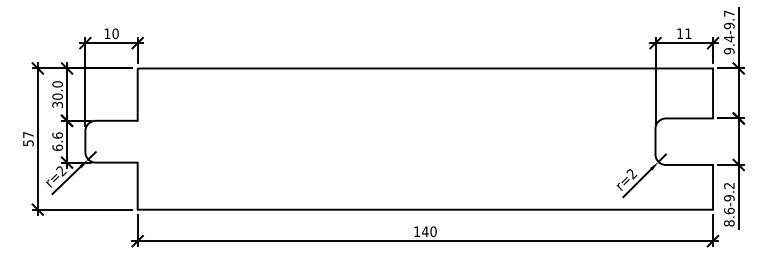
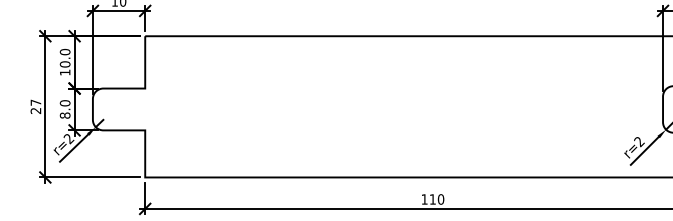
text: (57, 104) -> (65, 72), 30.0 -> 10.0
text: (57, 141) -> (65, 109), 6.6 -> 8.0
text: (28, 143) -> (36, 111), 57 -> 27
text: (424, 231) -> (432, 199), 140 -> 110

